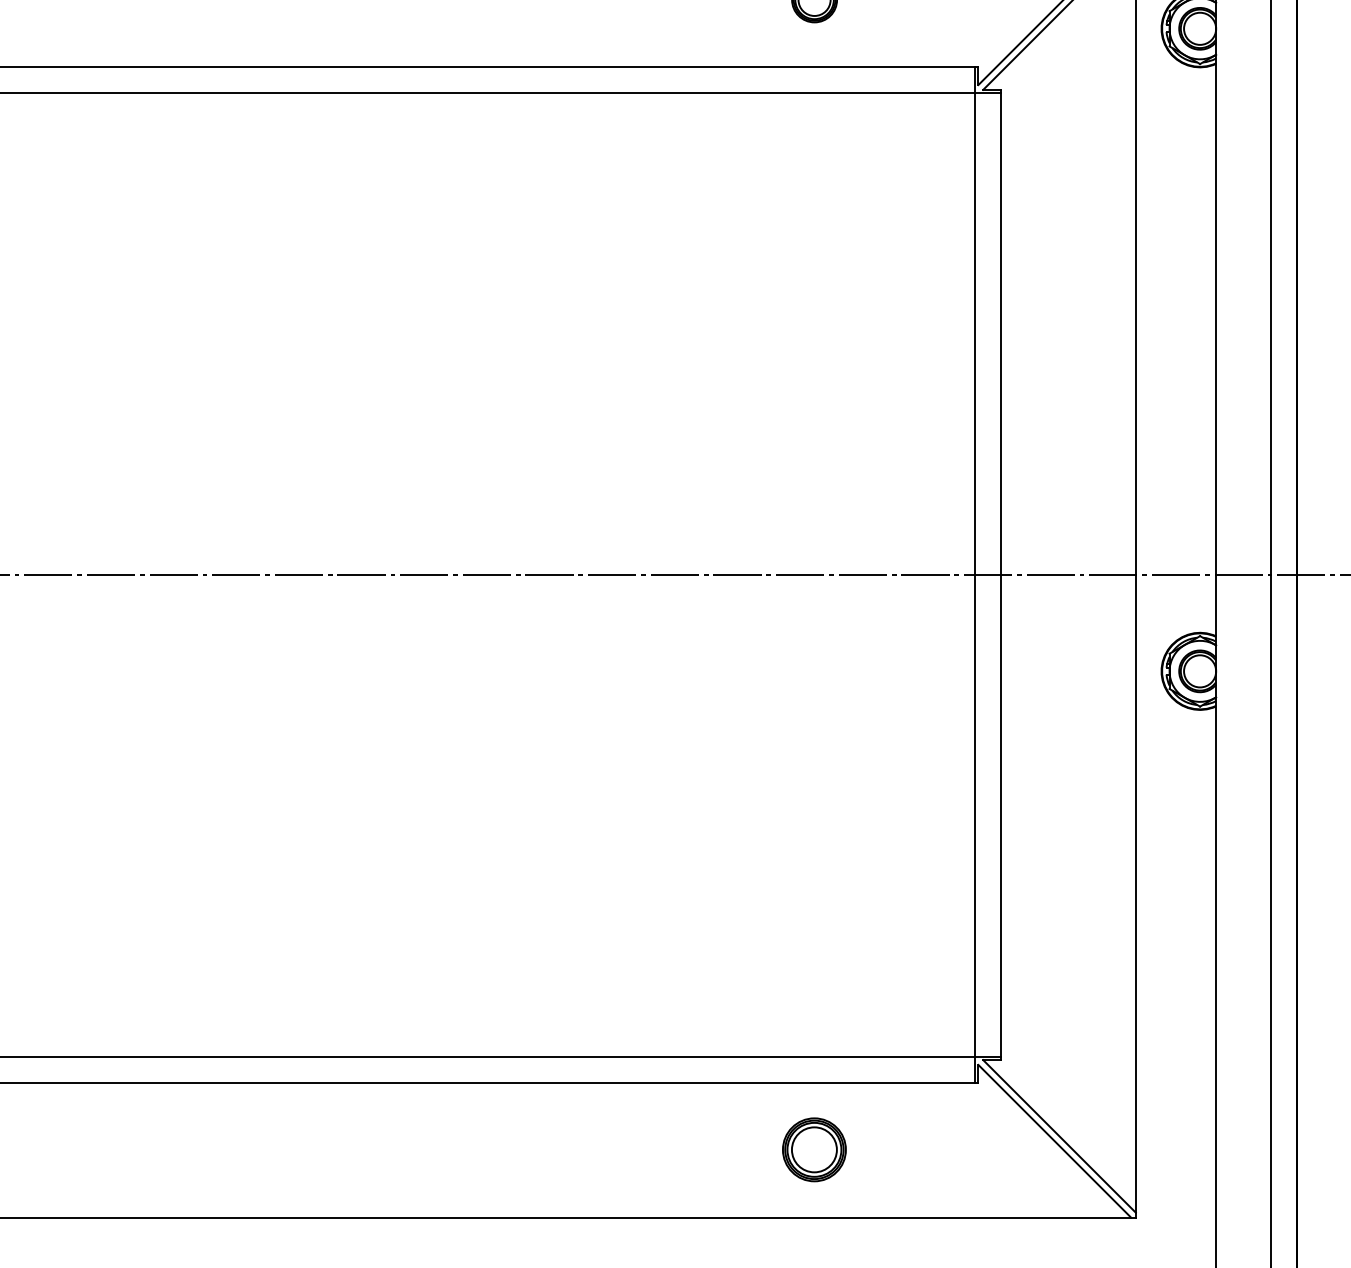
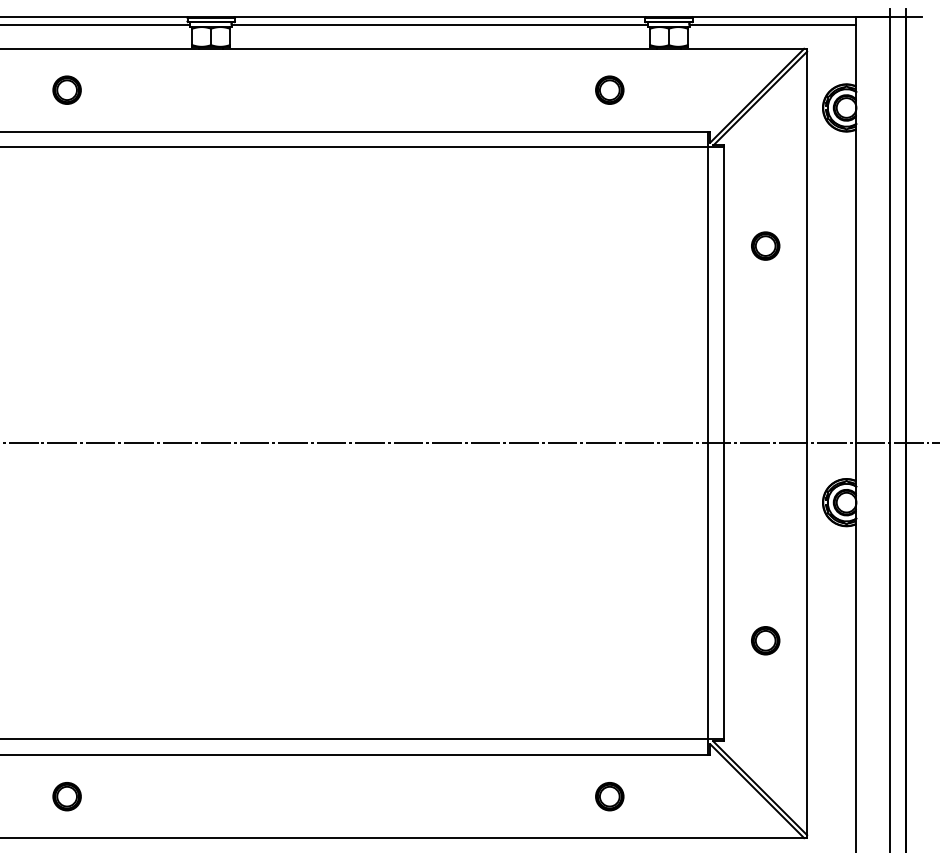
part: (1068, 252) -> (765, 245), added
part: (1068, 895) -> (765, 640), added
part: (814, 1149) -> (609, 796), size x0.71

